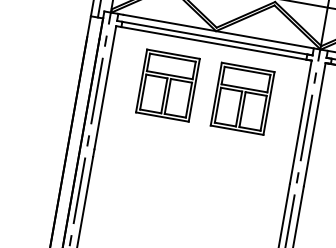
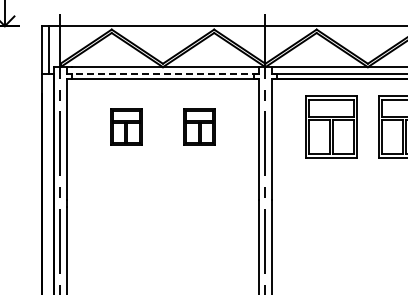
line: (217, 39) -> (165, 74), solid -> dashed
part: (168, 85) -> (126, 126), size x0.6
part: (242, 98) -> (199, 126), size x0.6

